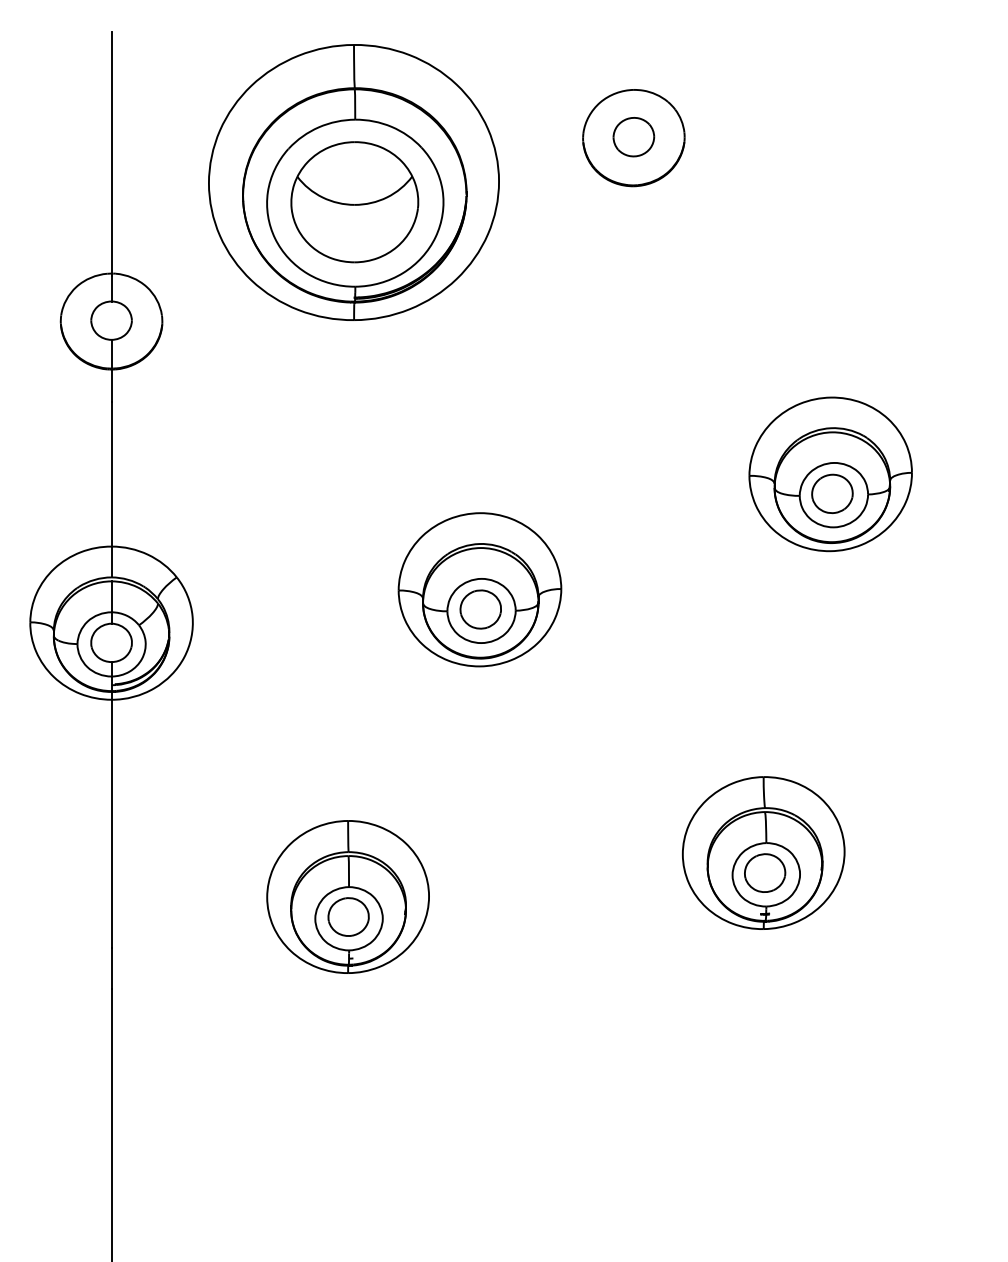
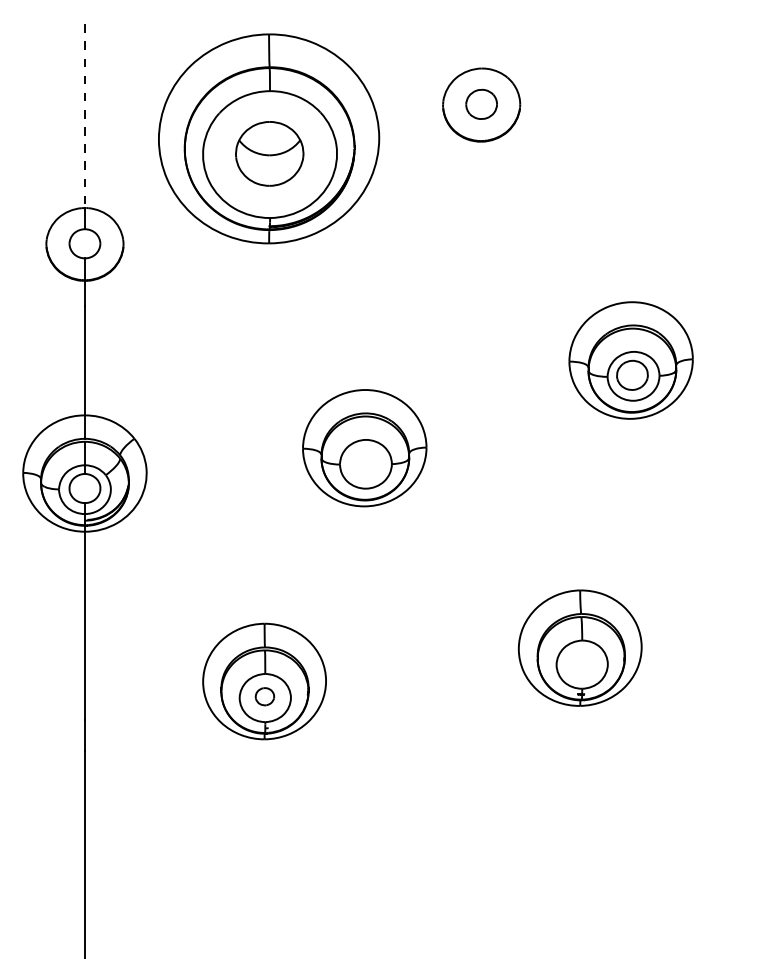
line: (111, 152) -> (84, 116), solid -> dashed
part: (354, 202) -> (269, 154), size x0.7
part: (480, 609) -> (365, 463), removed
part: (765, 872) -> (581, 662), removed
part: (348, 916) -> (264, 696), size x0.6

